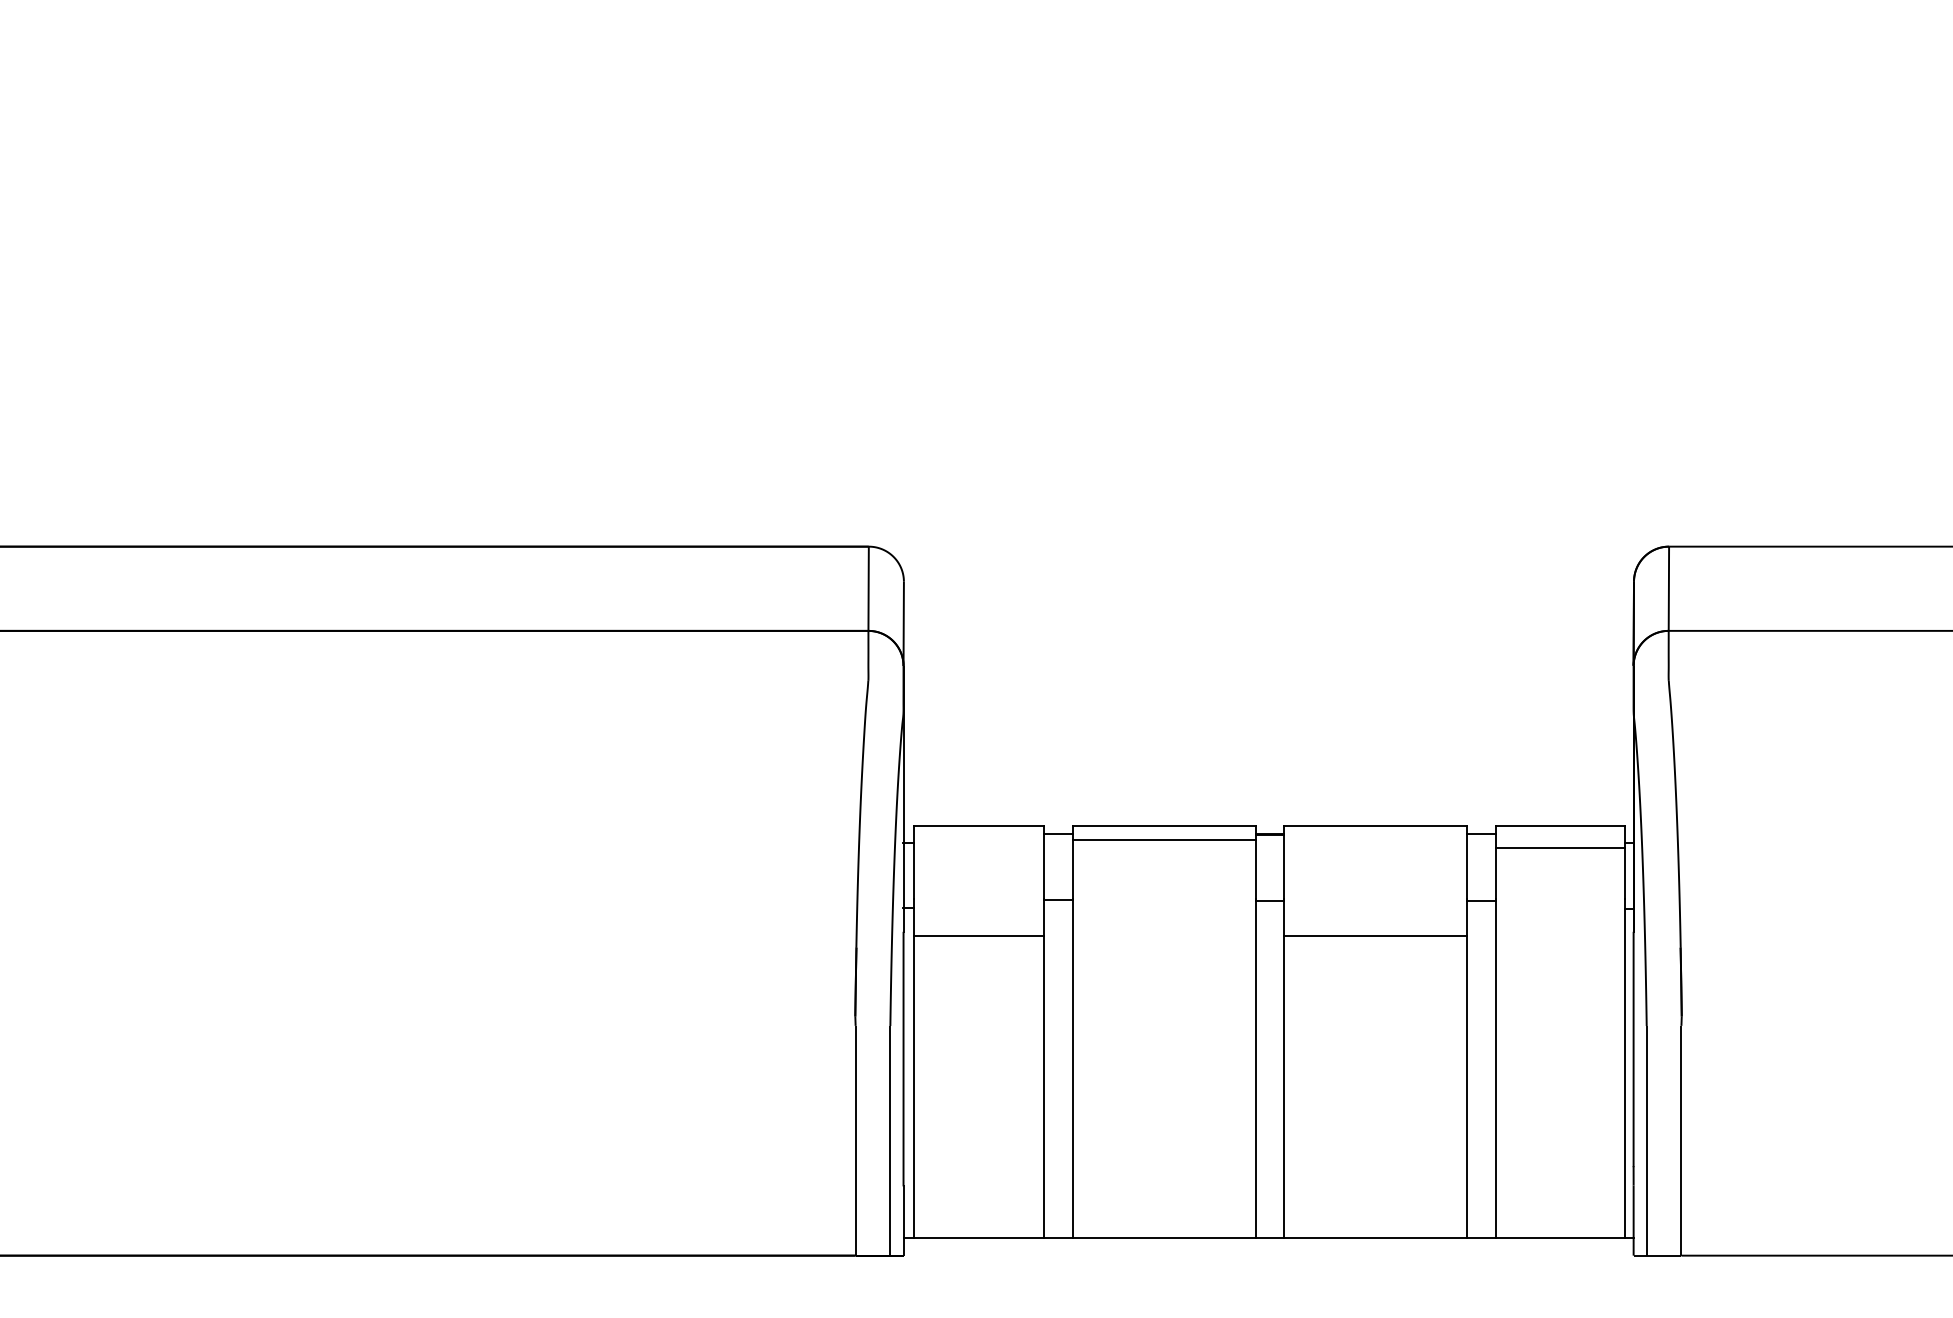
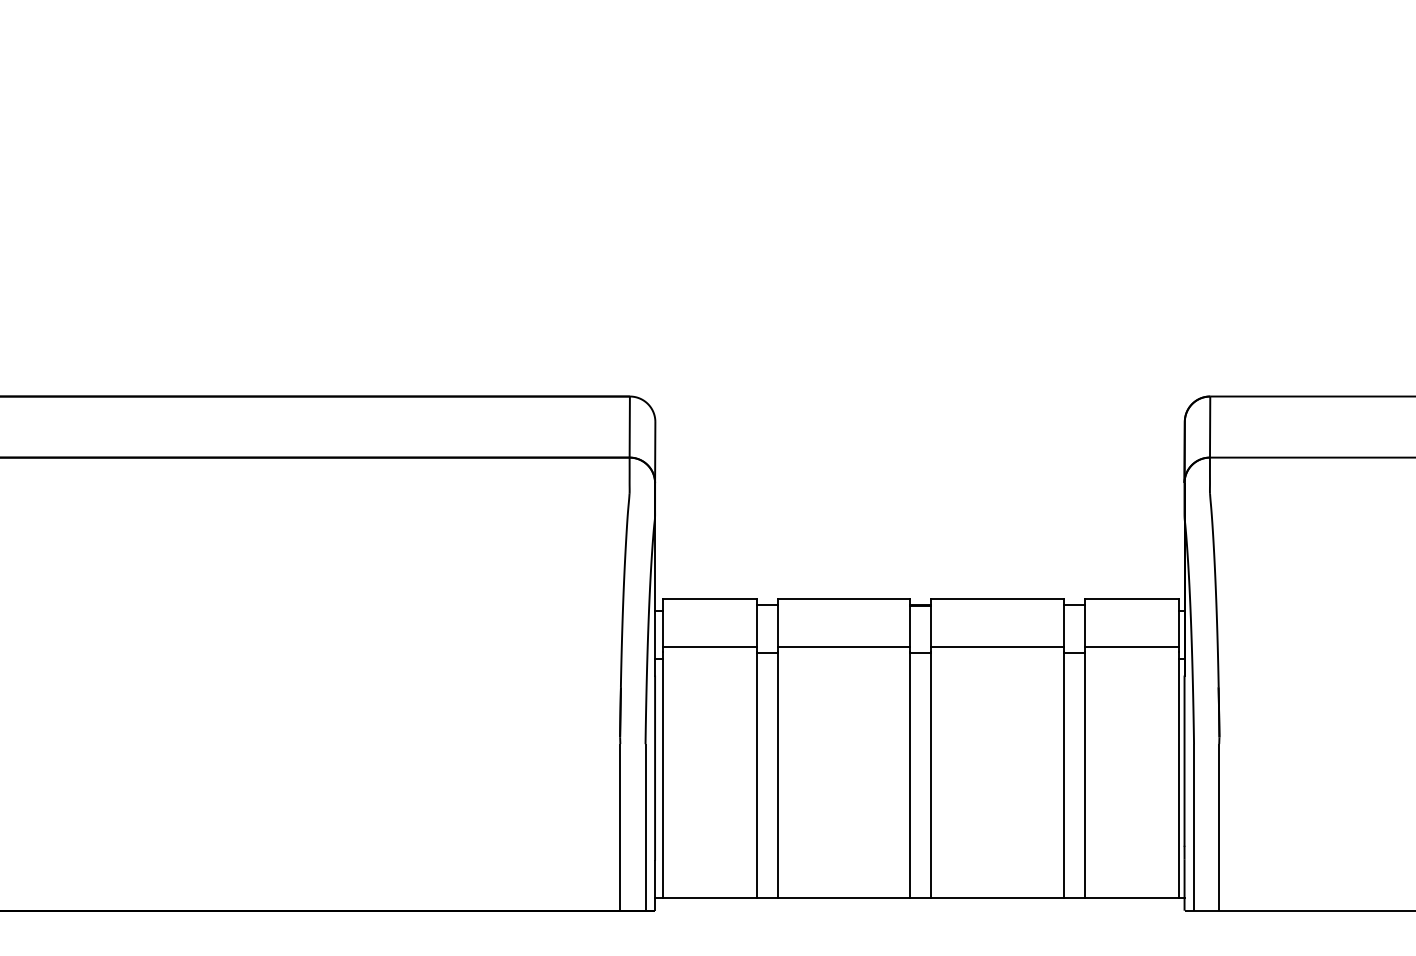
line: (1164, 840) -> (844, 647), moved
line: (1560, 848) -> (1131, 647), moved
line: (978, 935) -> (709, 646), moved
line: (1375, 936) -> (997, 647), moved

